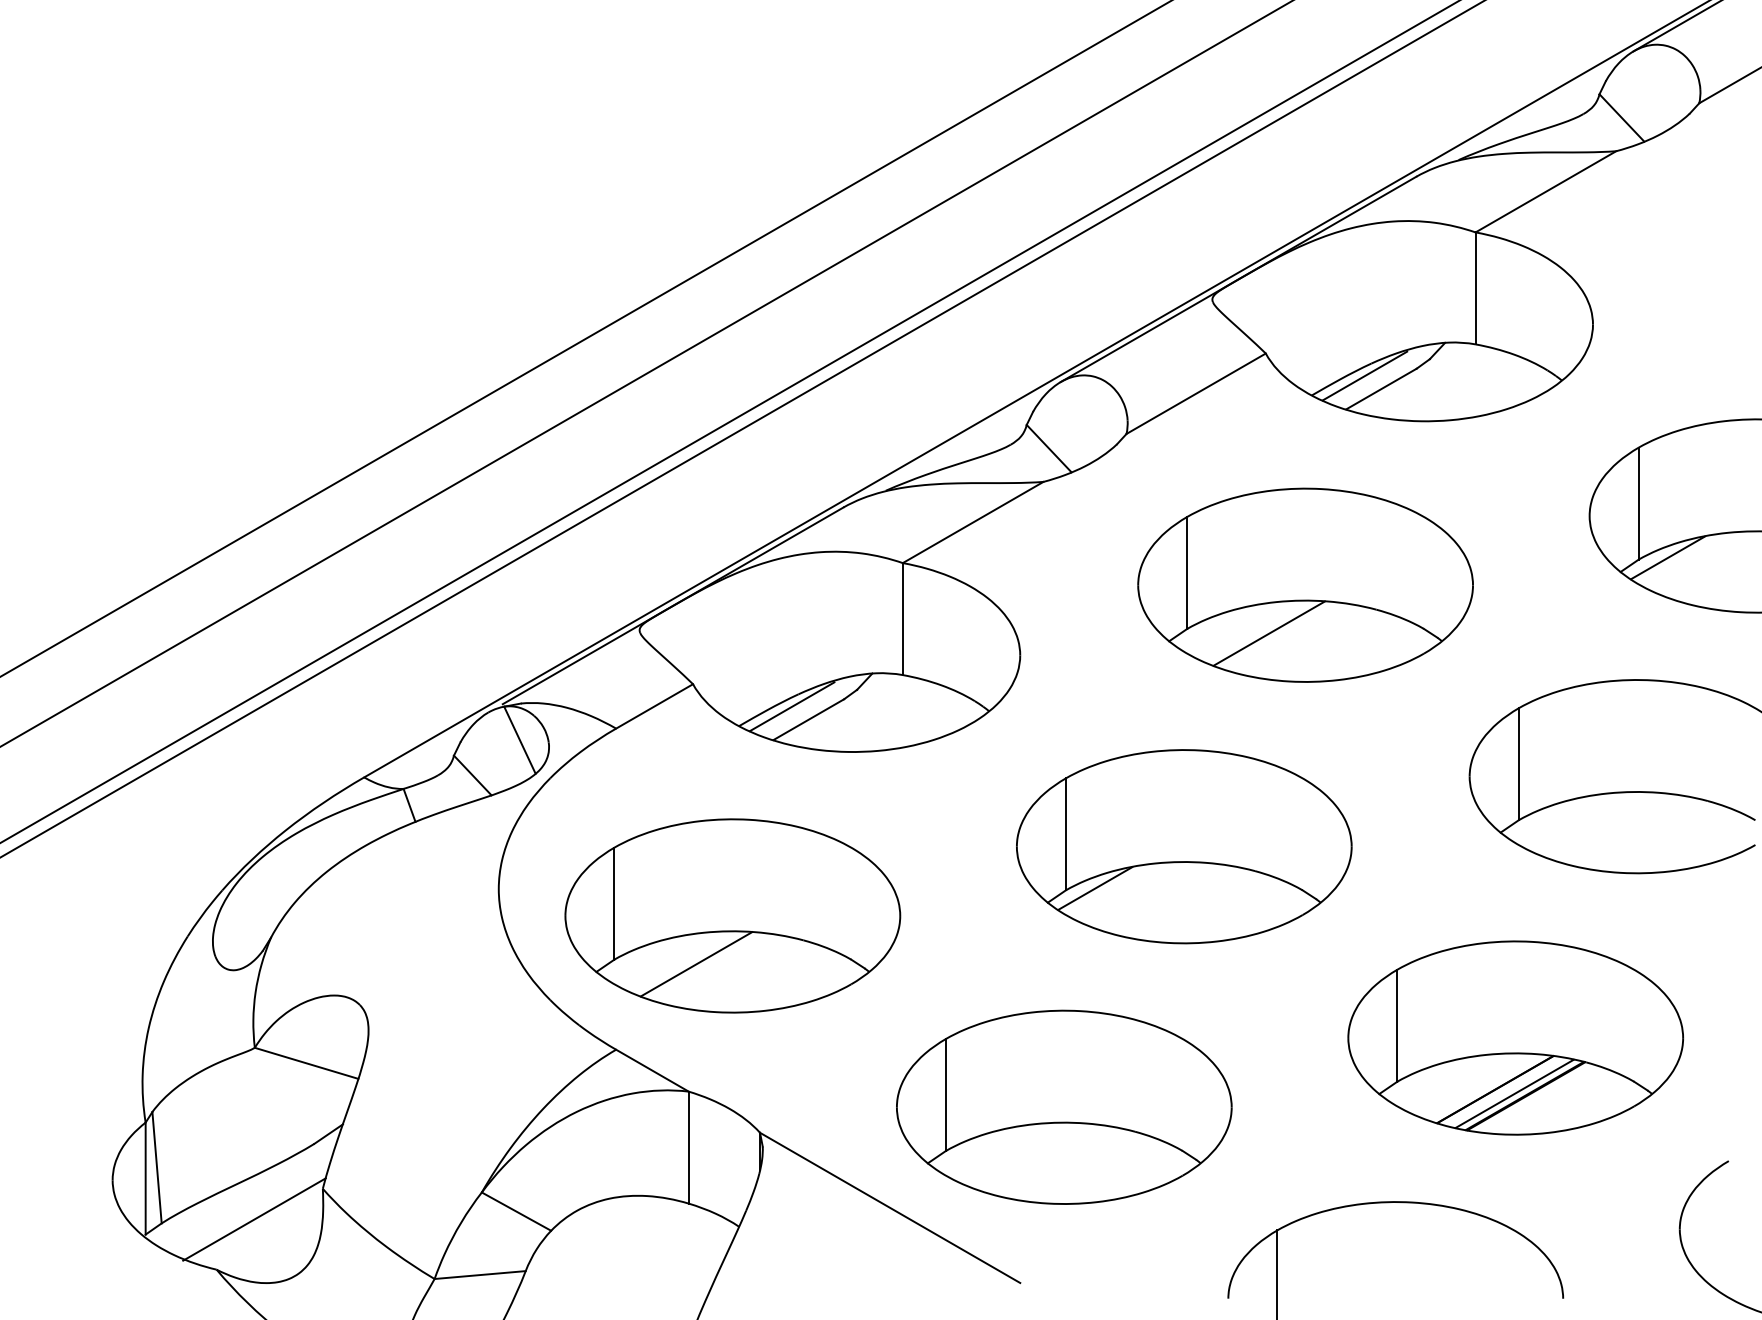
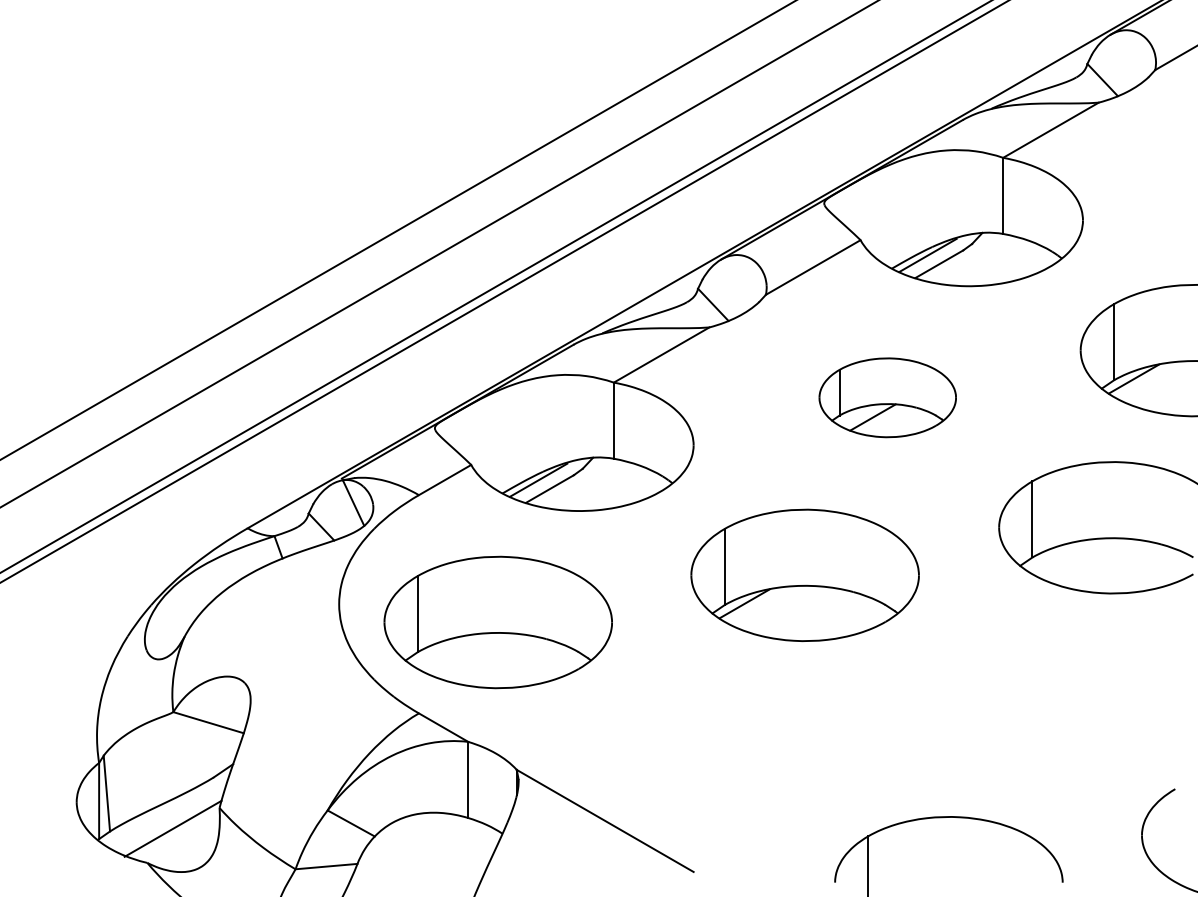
part: (1305, 584) -> (887, 397), size x0.6
line: (696, 964) -> (473, 655), removed
part: (1515, 1038) -> (1030, 705), removed
part: (1064, 1107) -> (723, 752), removed

